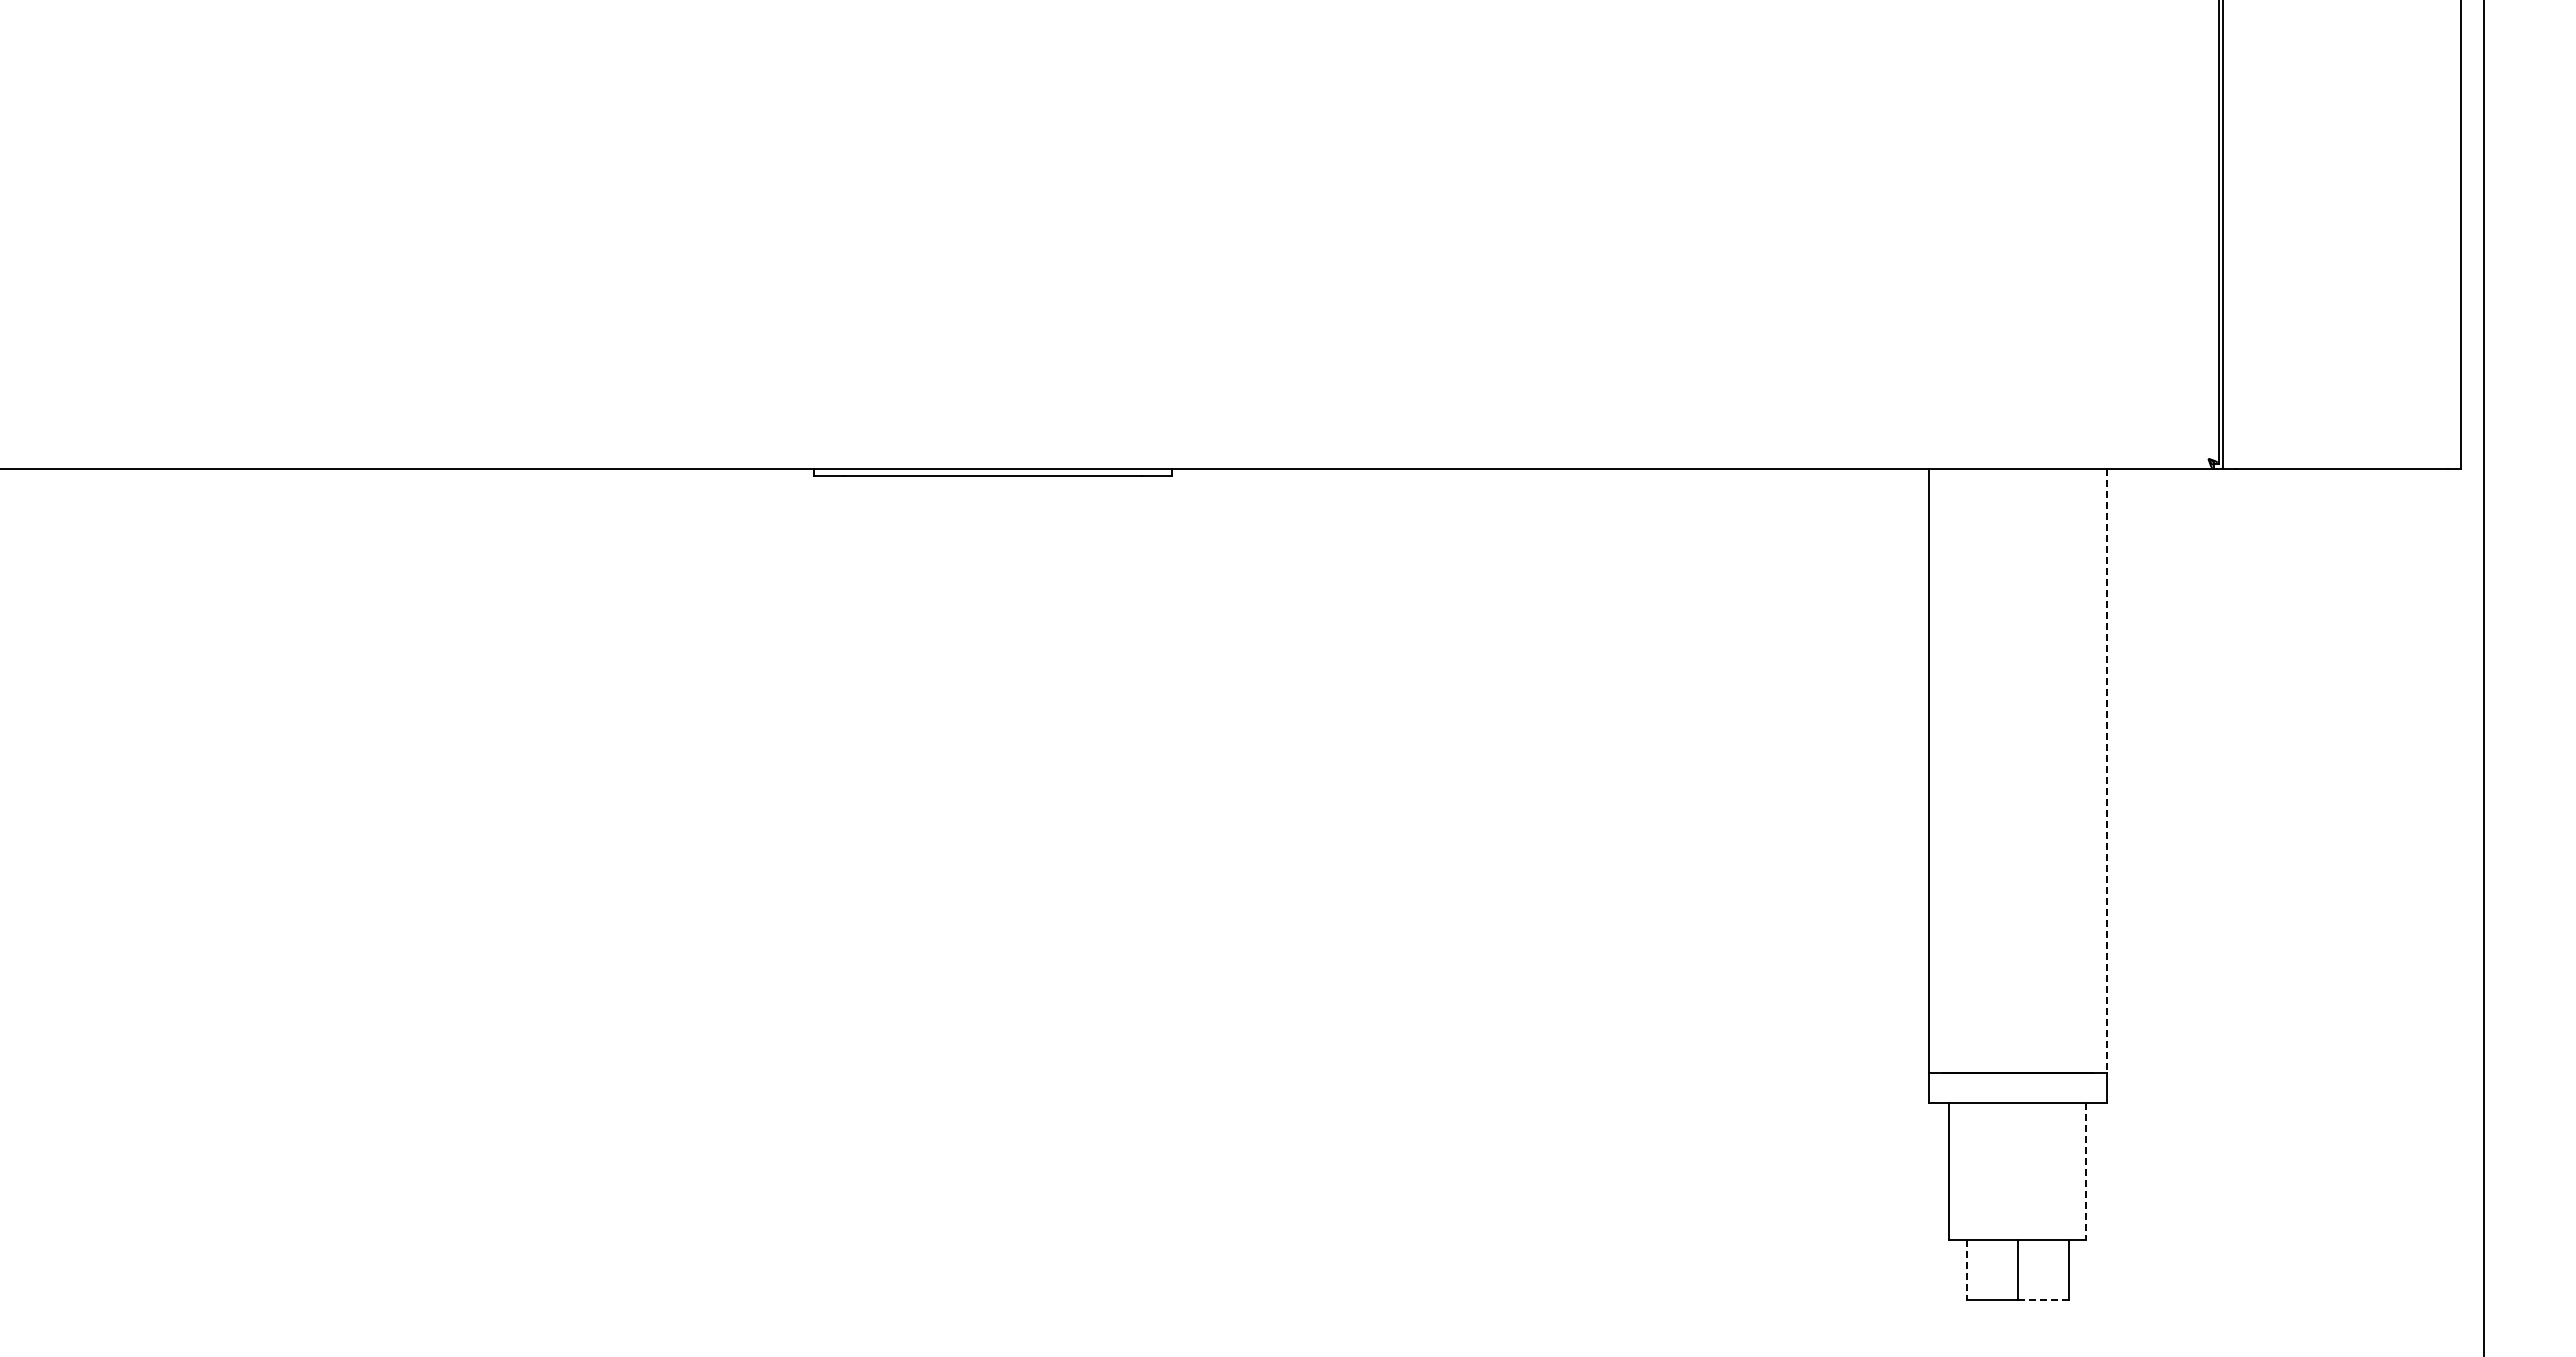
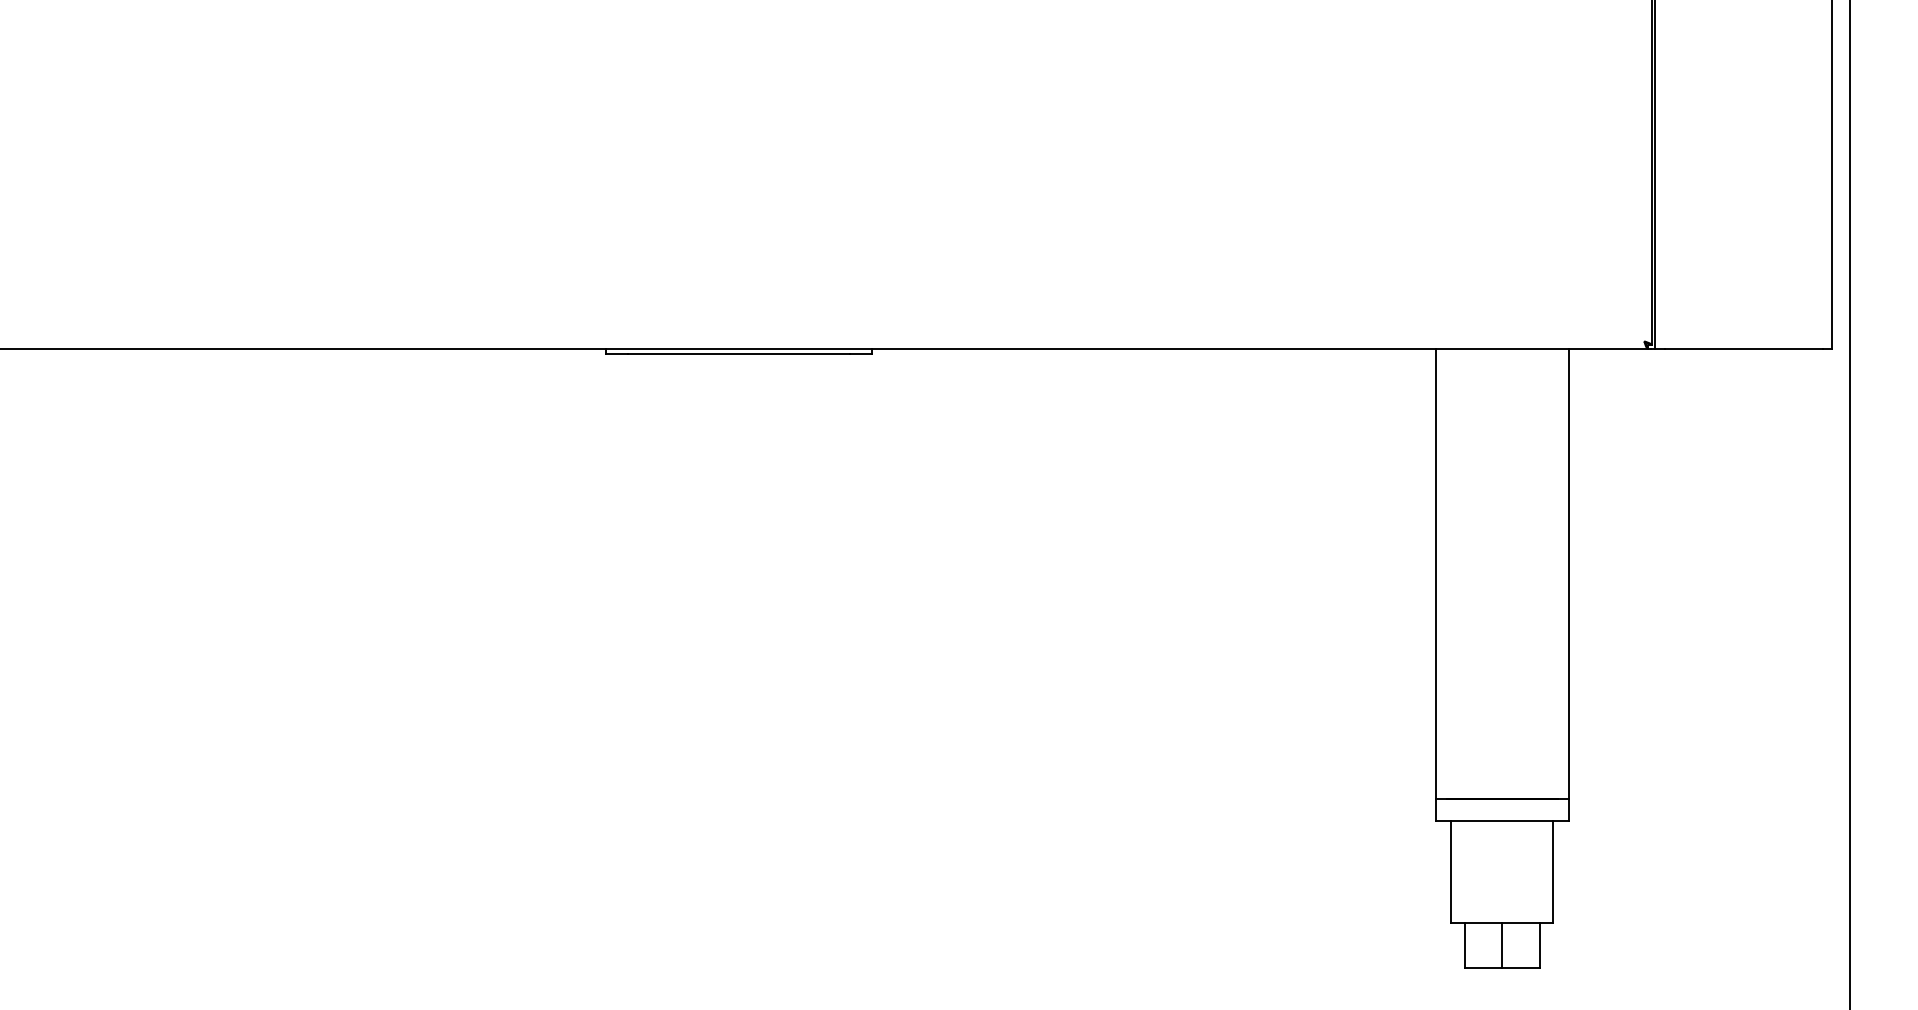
line: (2107, 771) -> (1569, 574), dashed -> solid
line: (2086, 1172) -> (1553, 872), dashed -> solid
line: (1967, 1270) -> (1464, 945), dashed -> solid
line: (2042, 1299) -> (1520, 967), dashed -> solid

